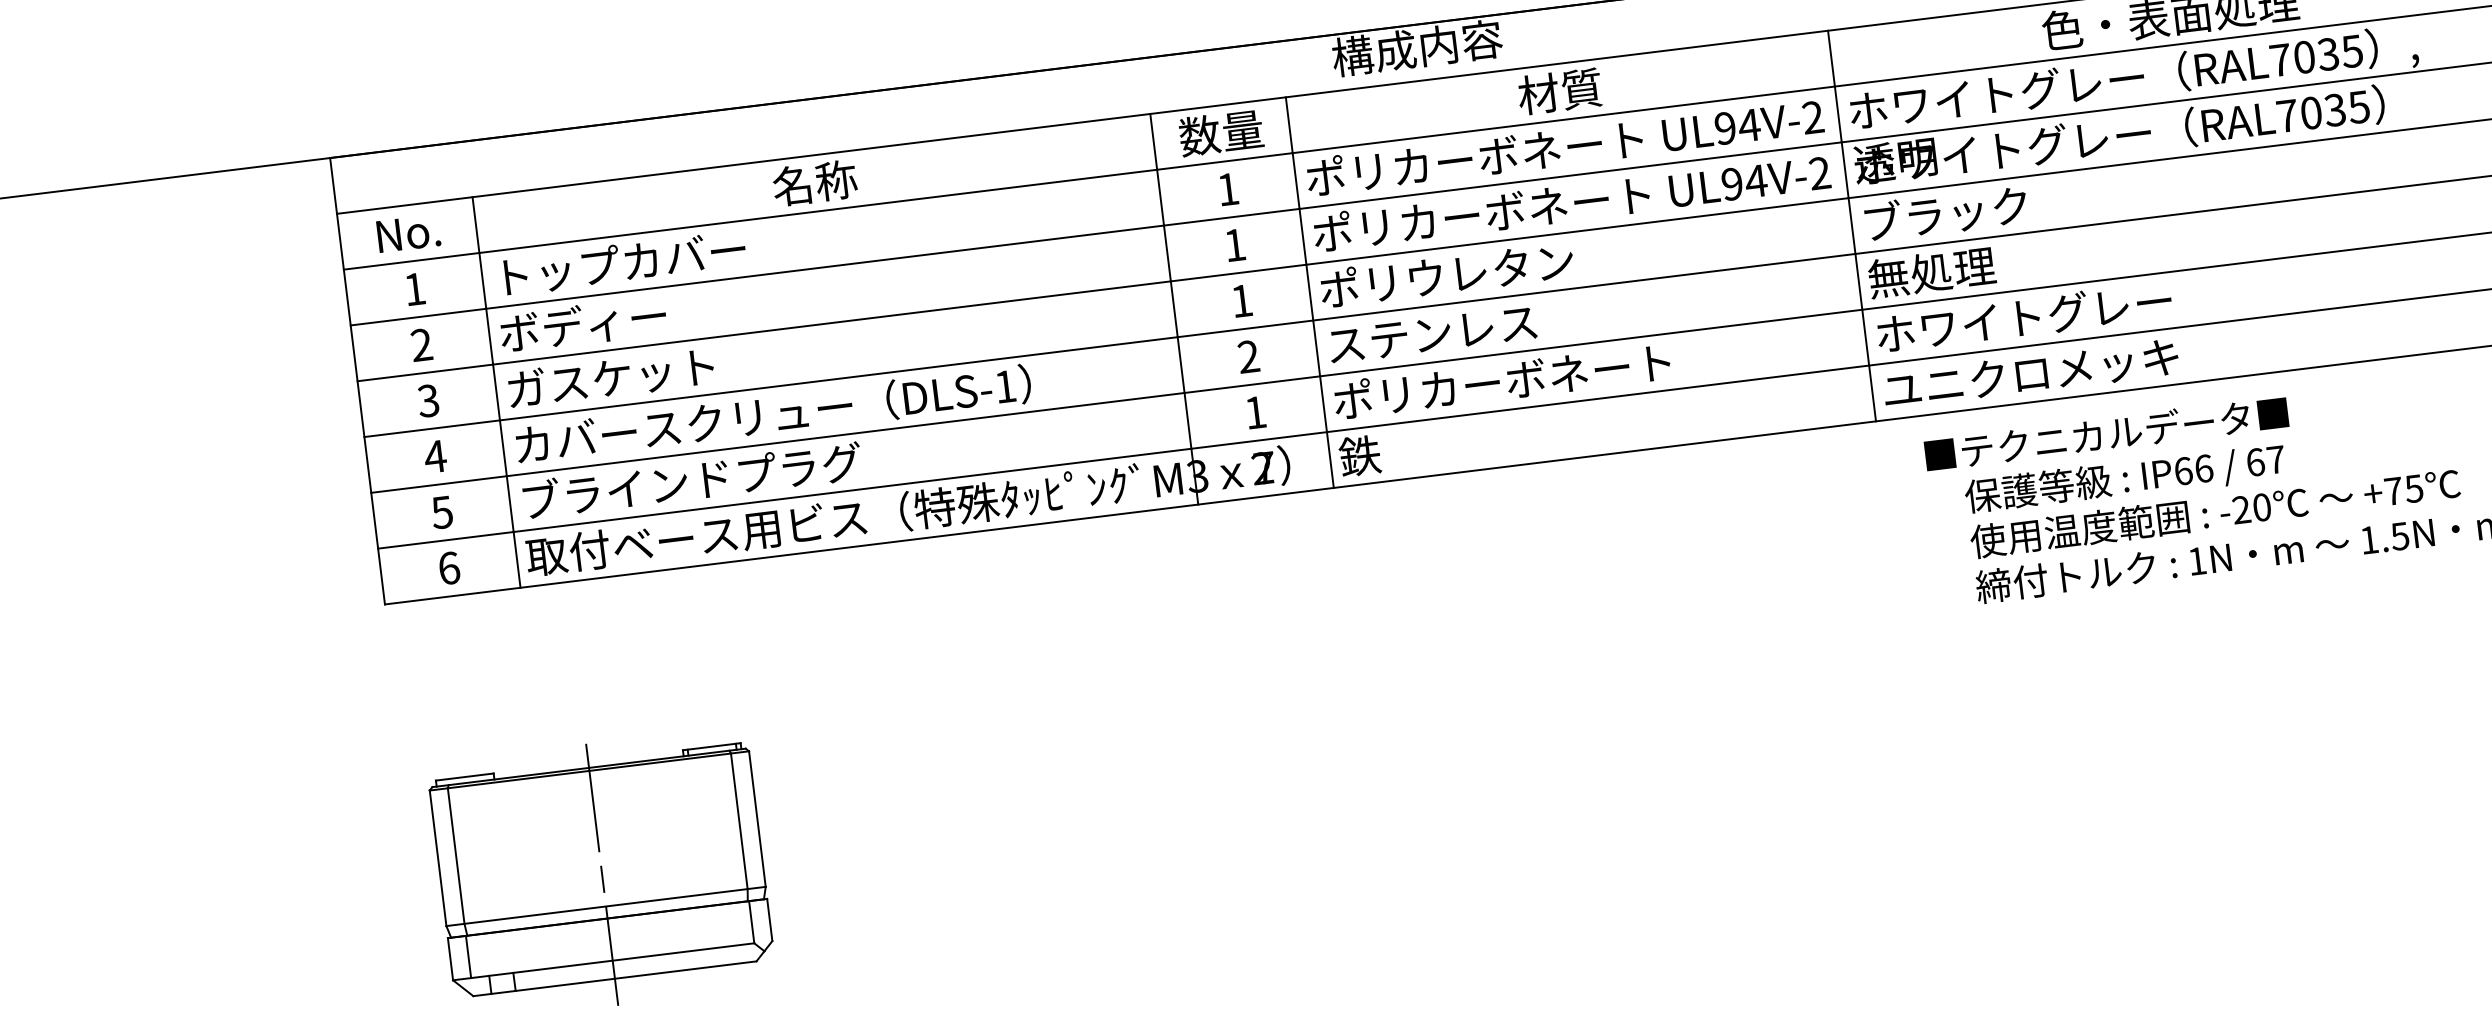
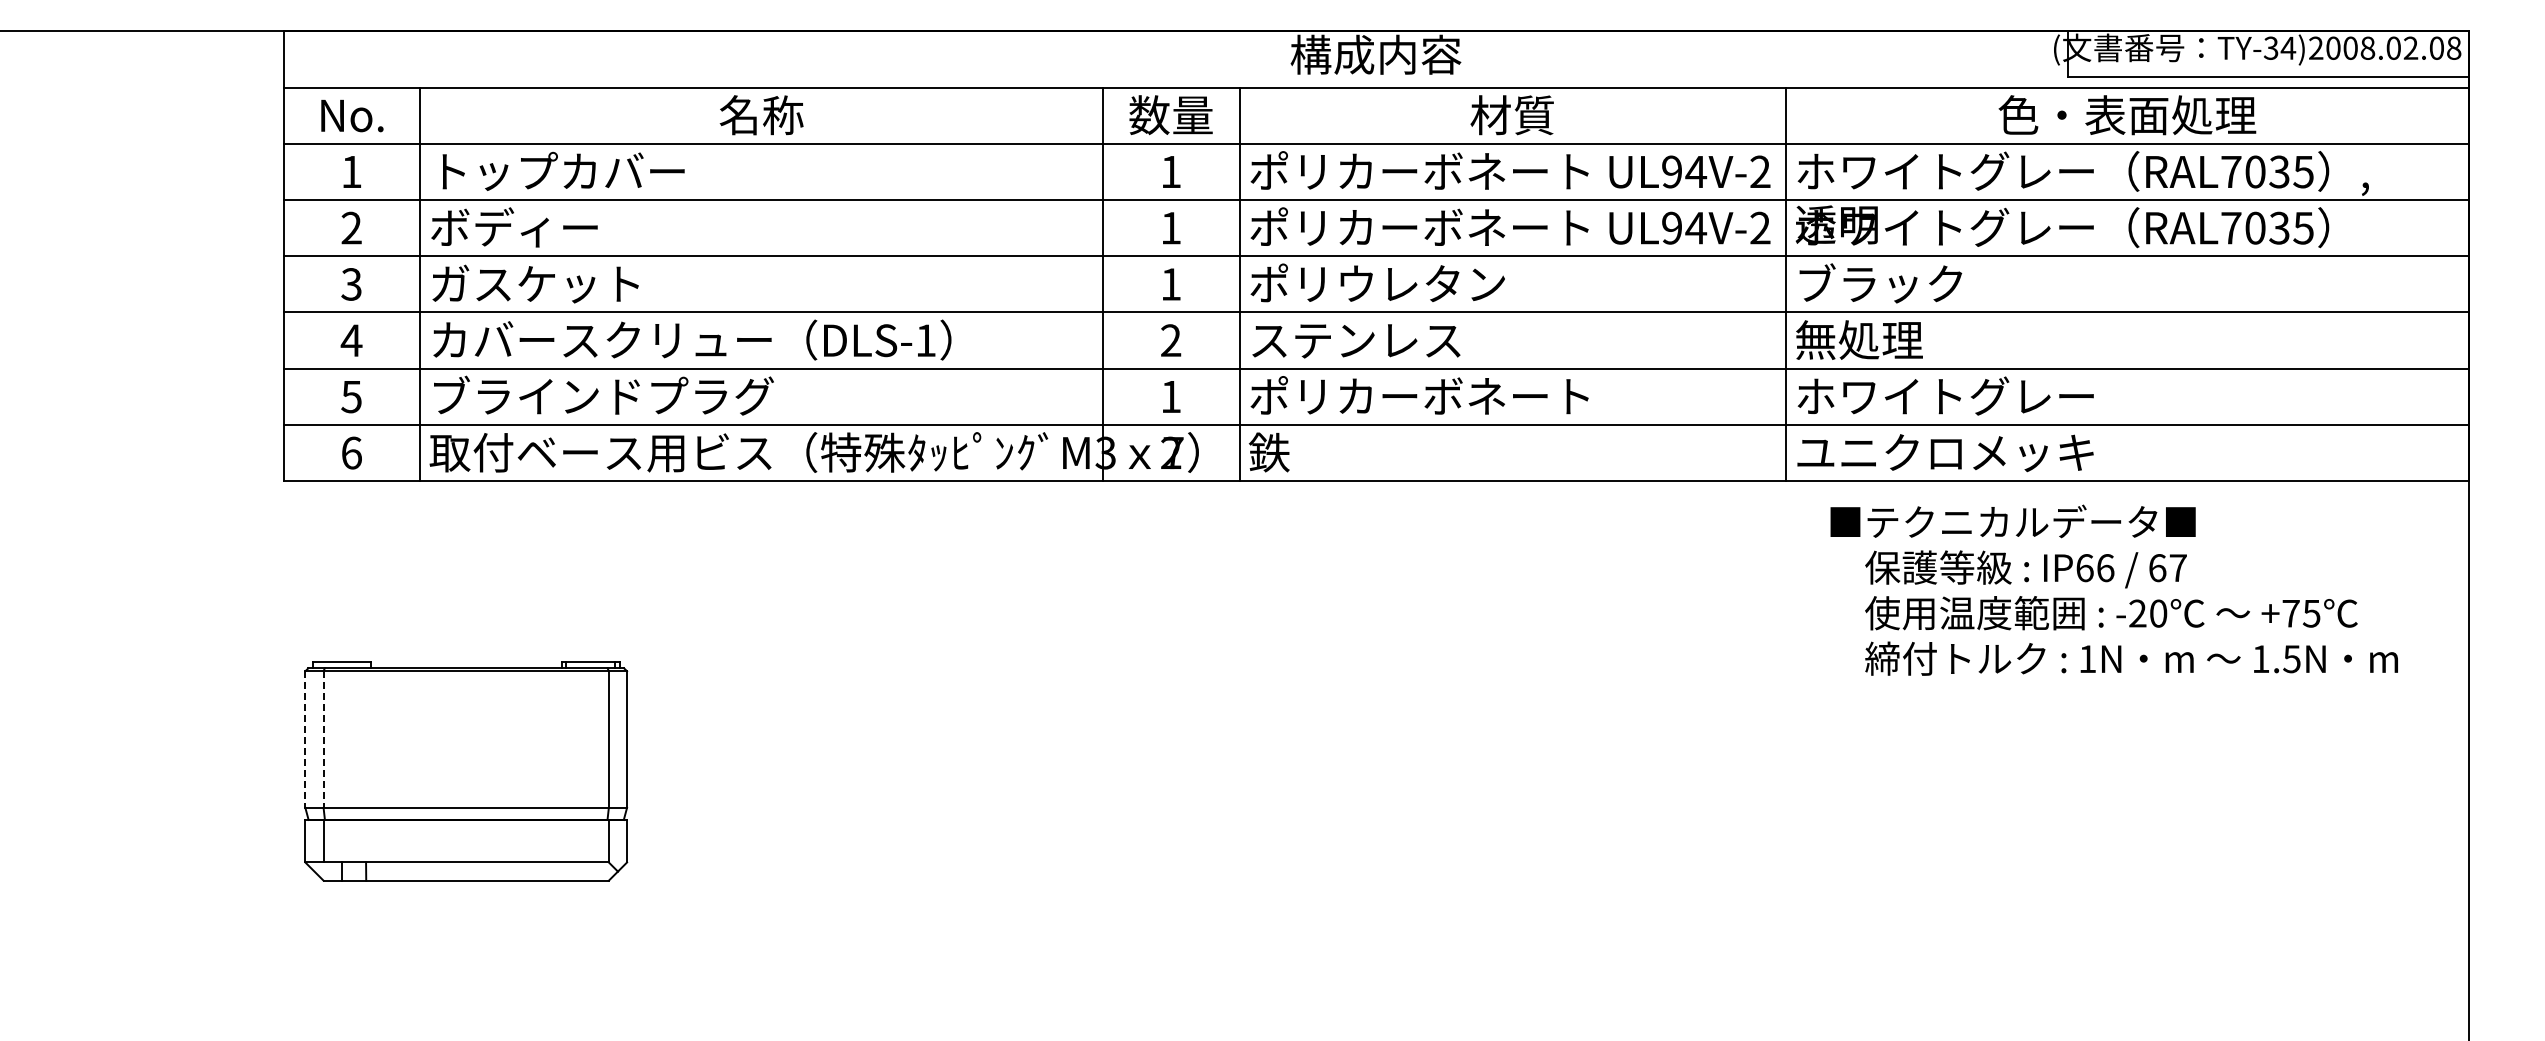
line: (456, 857) -> (323, 740), solid -> dashed
line: (438, 859) -> (305, 740), solid -> dashed
line: (602, 874) -> (466, 775), removed

